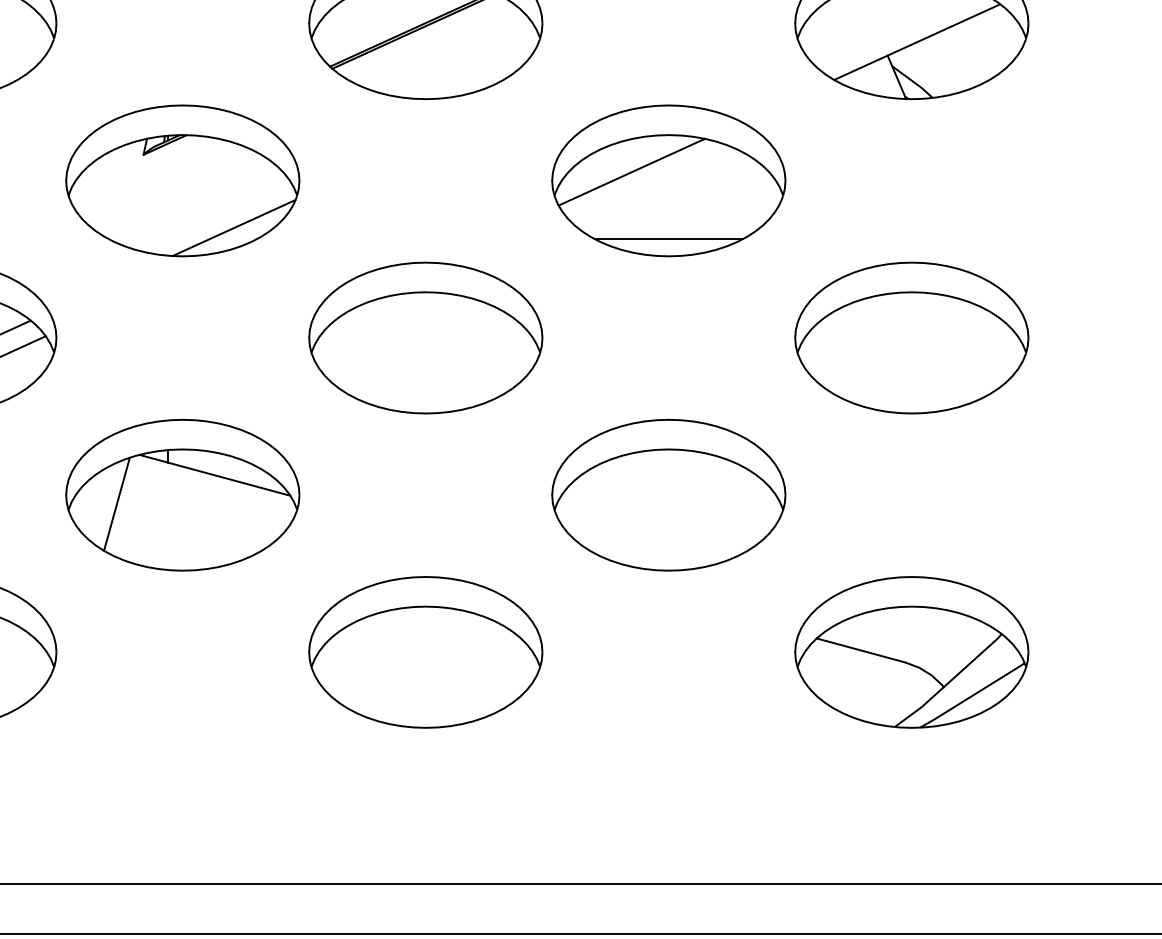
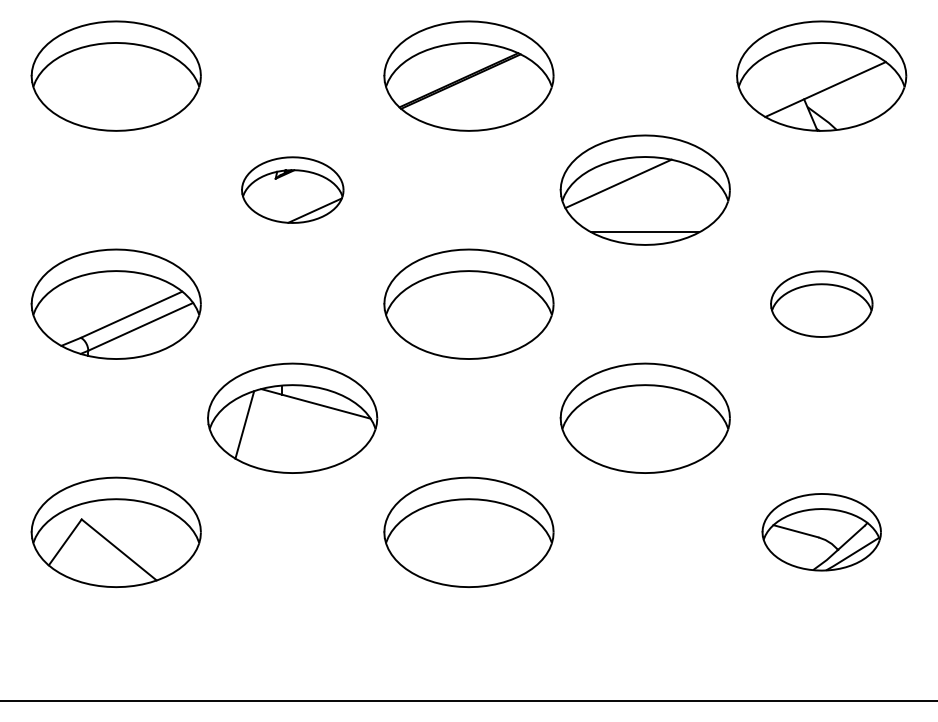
part: (182, 179) -> (292, 189), size x0.6
part: (911, 336) -> (821, 303), size x0.6
part: (911, 651) -> (821, 531), size x0.7

